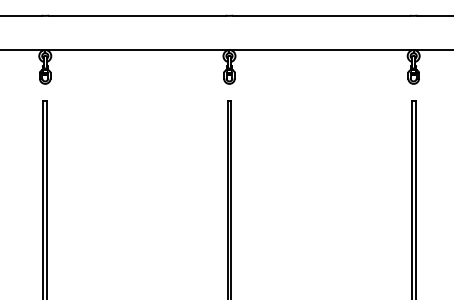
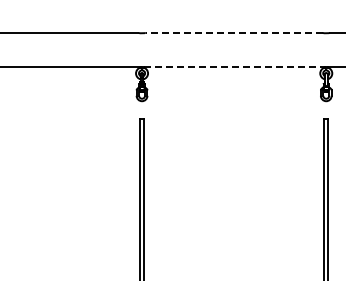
line: (321, 15) -> (234, 32), solid -> dashed
line: (321, 50) -> (234, 67), solid -> dashed

